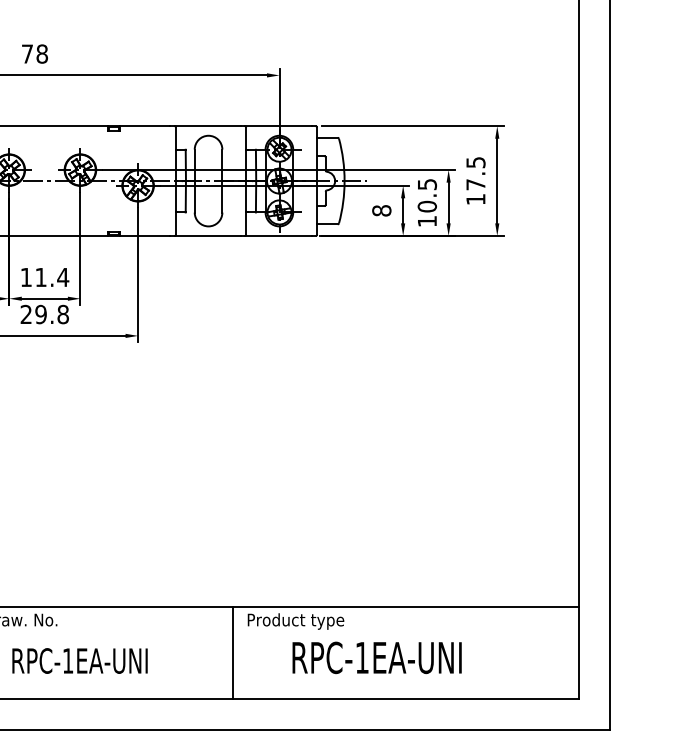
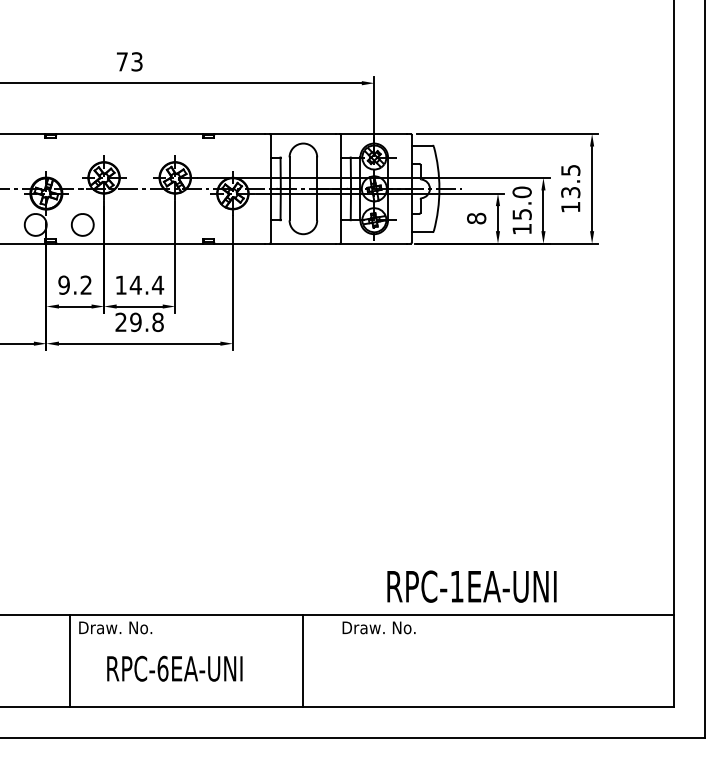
text: (41, 53) -> (136, 61), 78 -> 73
text: (475, 184) -> (570, 192), 17.5 -> 13.5
text: (426, 195) -> (521, 203), 10.5 -> 15.0
text: (40, 276) -> (135, 284), 11.4 -> 14.4
text: (296, 621) -> (391, 629), Product type -> Draw. No.
line: (232, 652) -> (303, 660), moved
text: (376, 657) -> (471, 586), moved
text: (67, 660) -> (162, 668), RPC-1EA-UNI -> RPC-6EA-UNI

